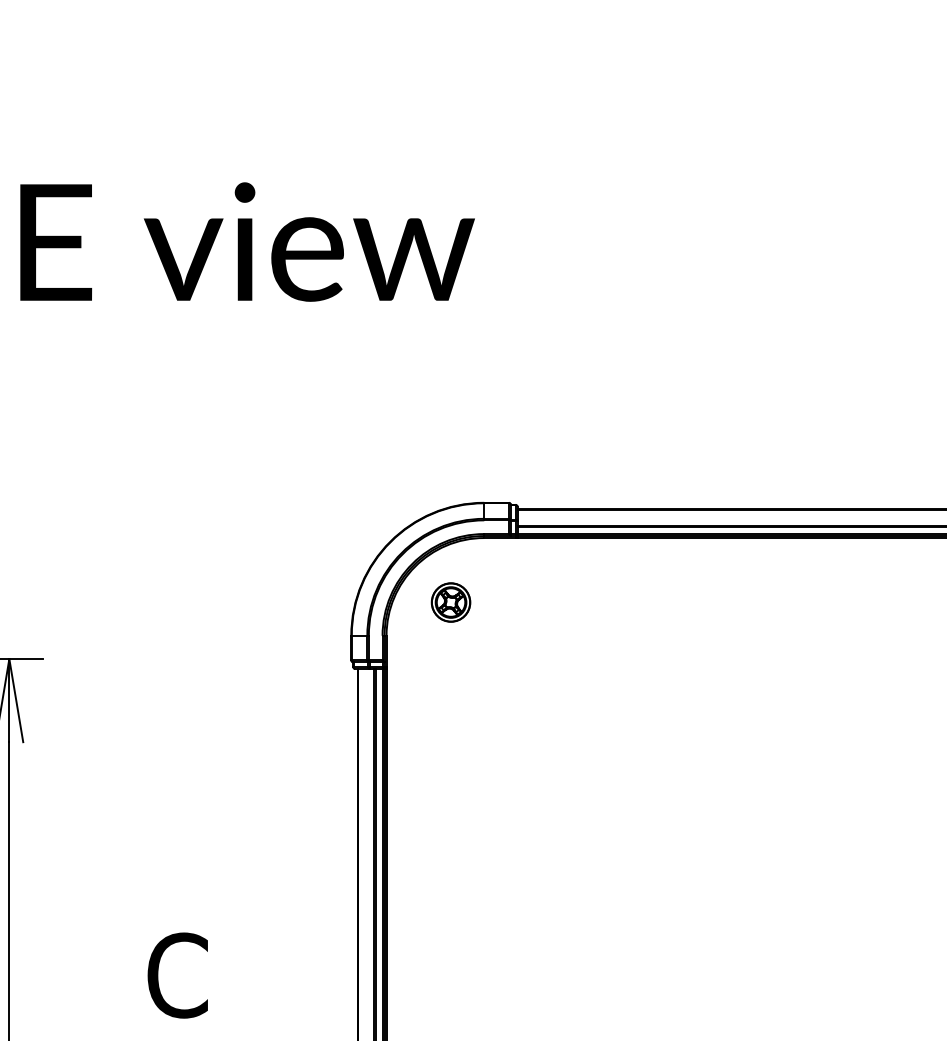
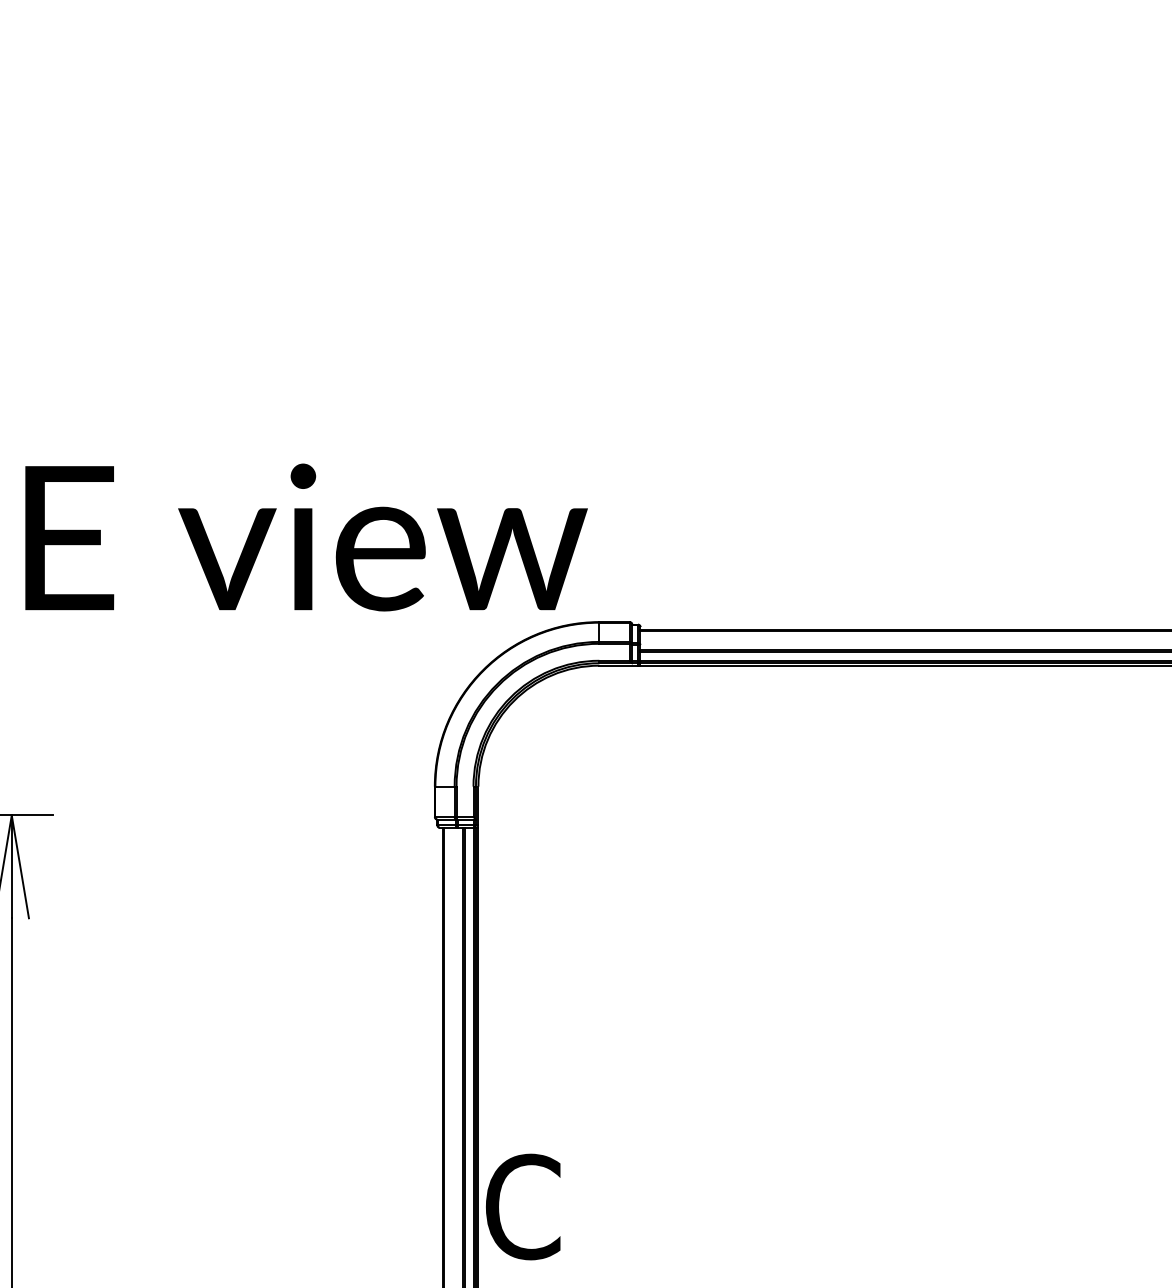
text: (247, 242) -> (306, 537), moved
part: (450, 602) -> (557, 745), removed
text: (178, 975) -> (523, 1206), moved

